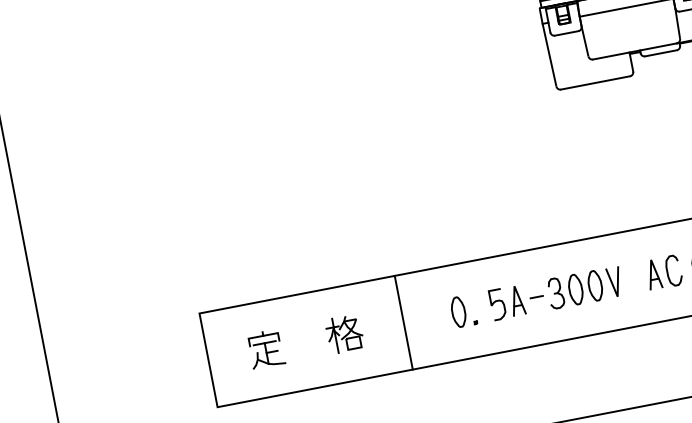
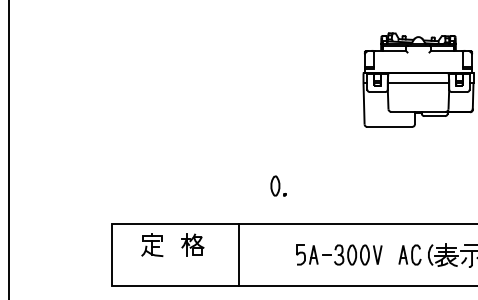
part: (463, 310) -> (278, 185), moved
part: (344, 333) -> (192, 244), moved
part: (266, 348) -> (152, 244), moved

